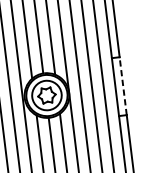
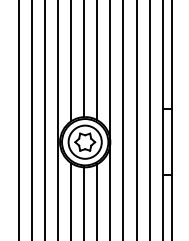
line: (123, 86) -> (171, 142), dashed -> solid

